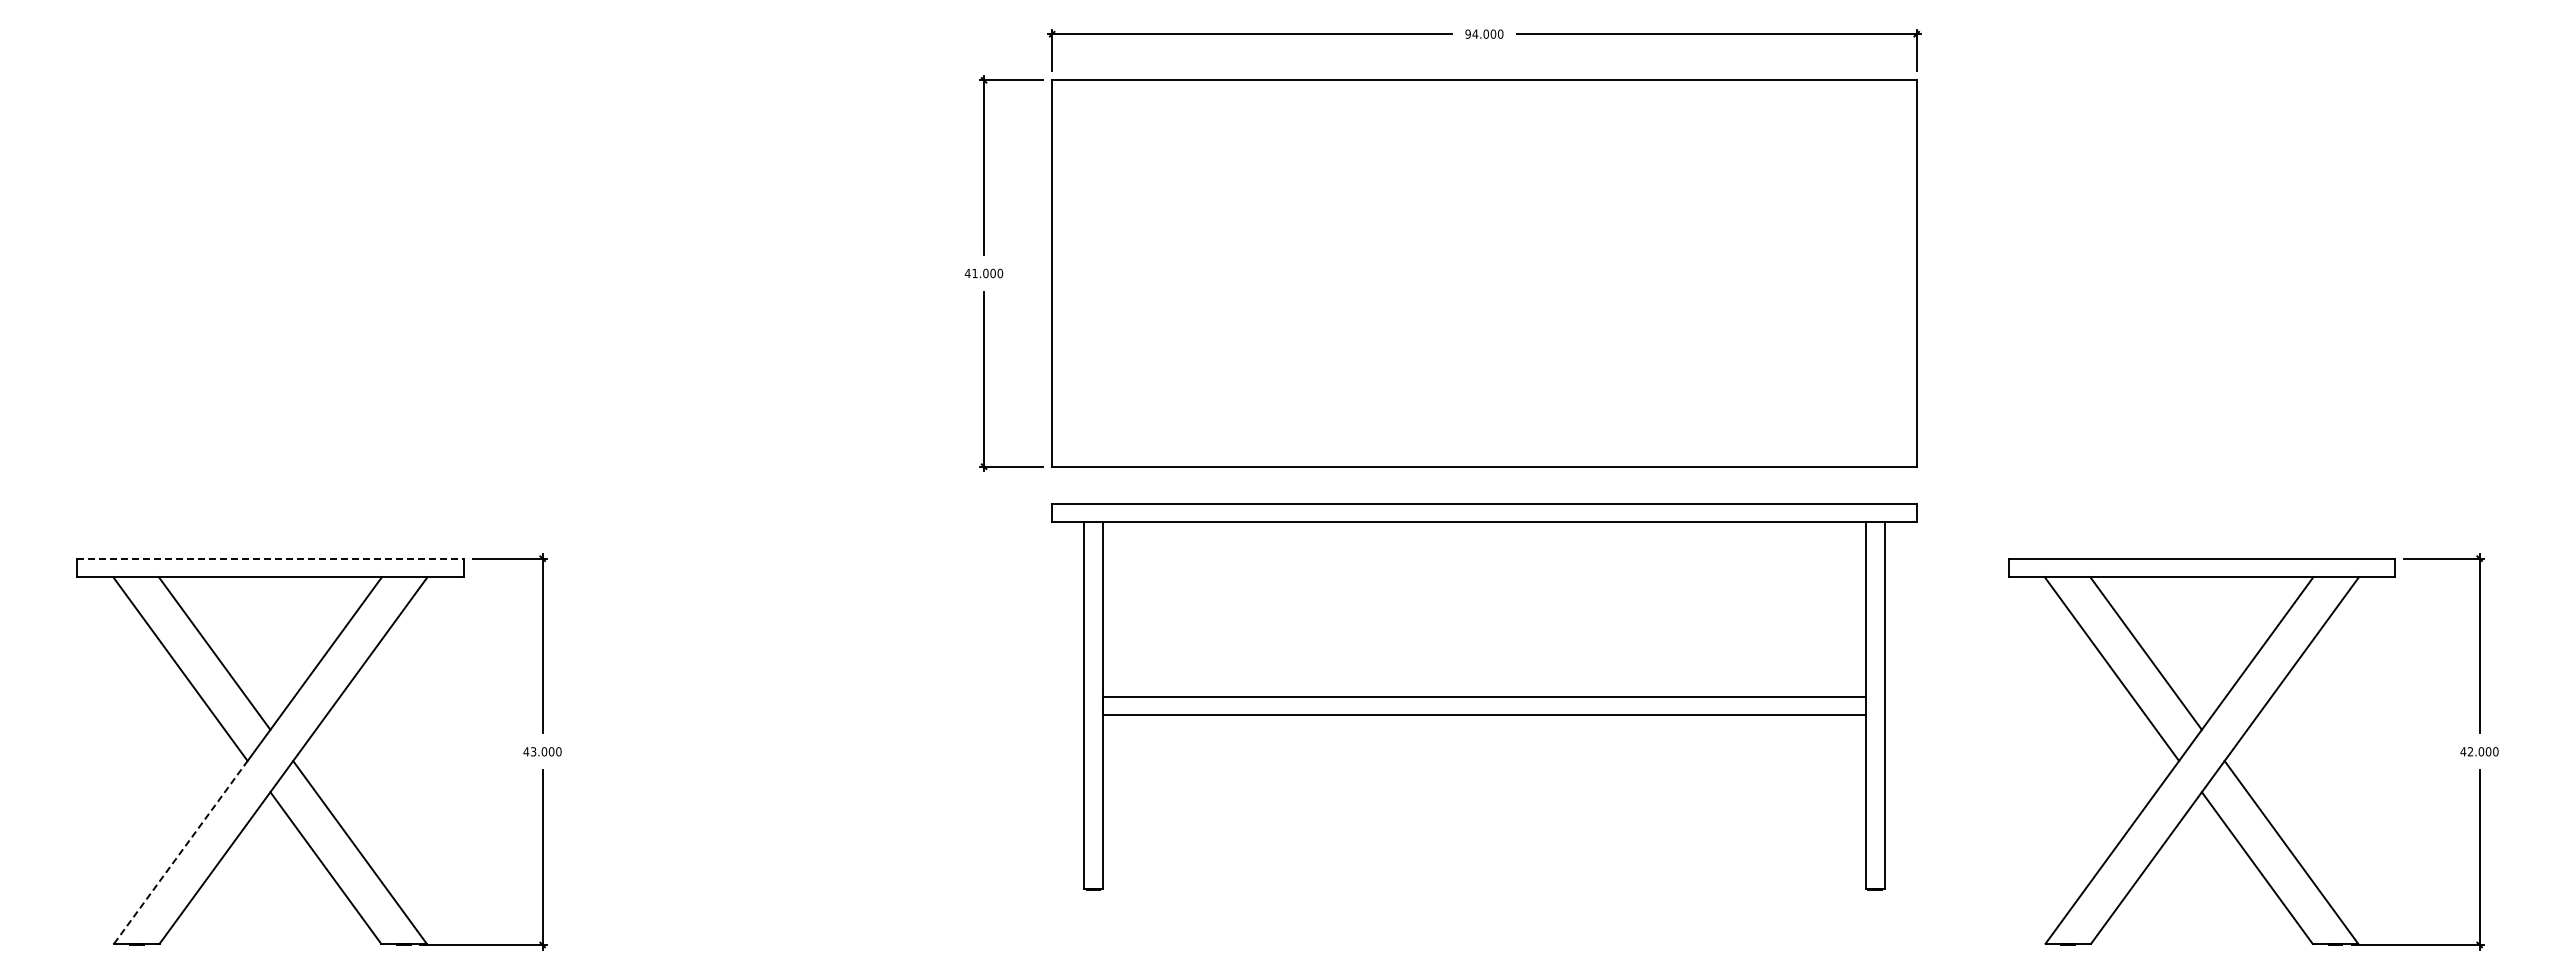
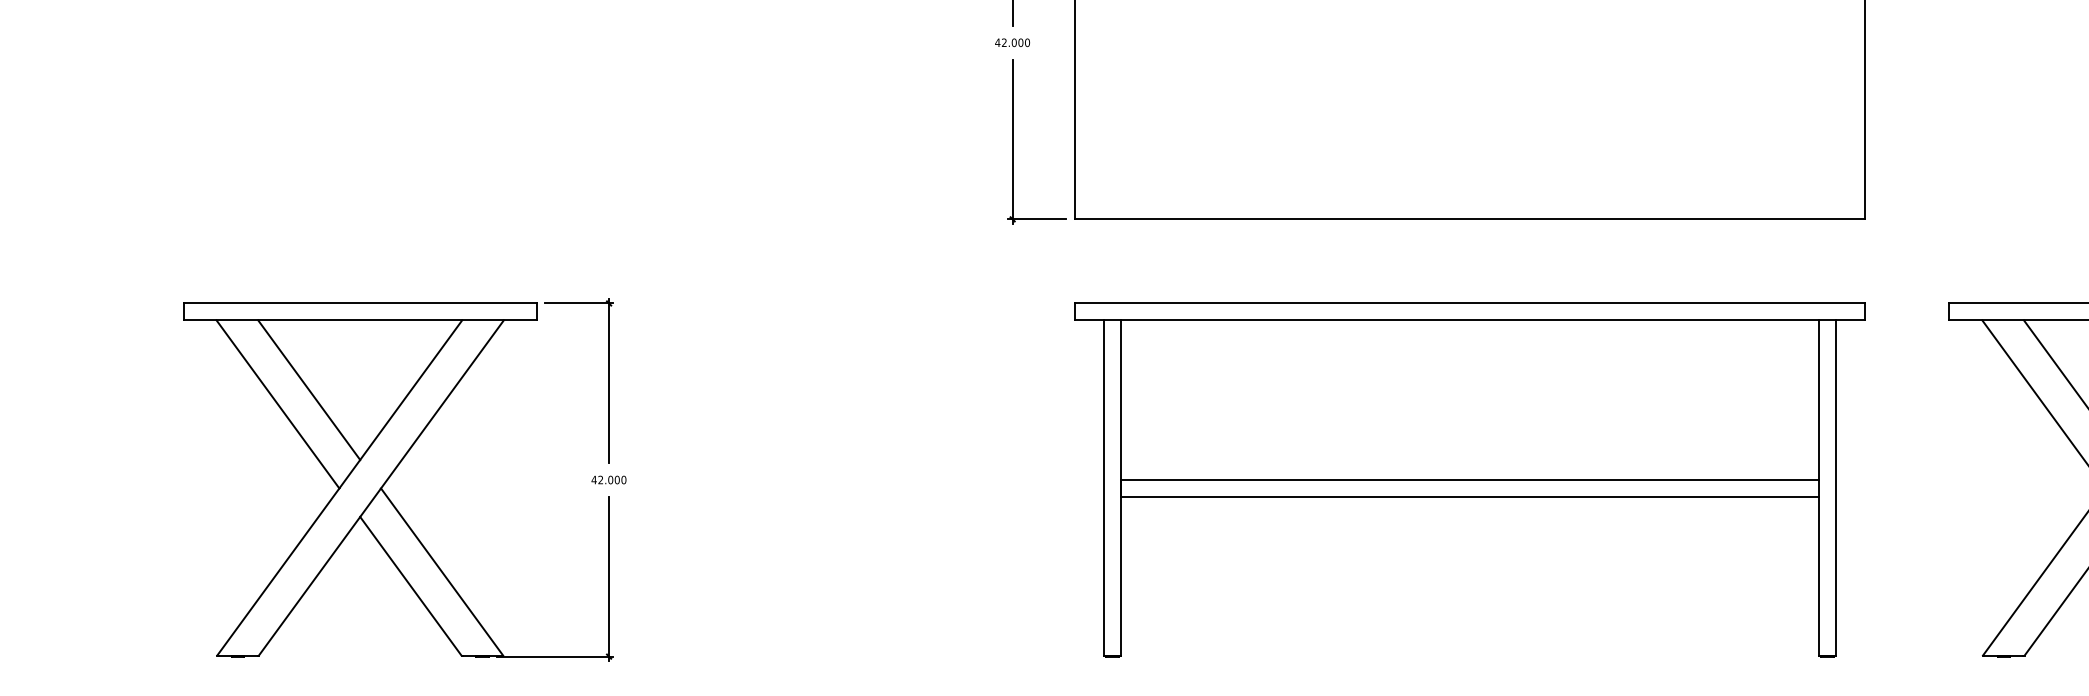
text: (974, 272) -> (1003, 41), 41.000 -> 42.000
line: (270, 558) -> (360, 303), dashed -> solid
part: (1484, 696) -> (1470, 479), moved
text: (533, 752) -> (600, 480), 43.000 -> 42.000
line: (181, 852) -> (278, 572), dashed -> solid

